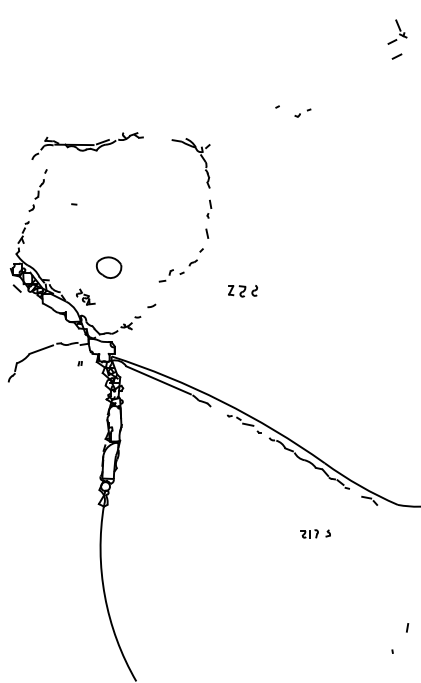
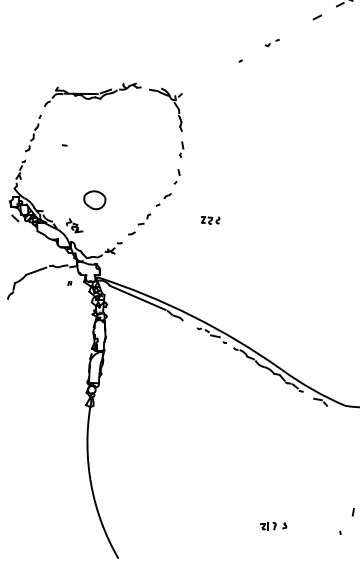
line: (396, 56) -> (316, 17), moved
part: (302, 112) -> (271, 42), moved
part: (87, 145) -> (92, 94), moved
part: (203, 240) -> (176, 176), size x0.71
part: (165, 275) -> (143, 219), moved
part: (242, 290) -> (210, 220), size x0.71
part: (315, 533) -> (273, 525), moved

